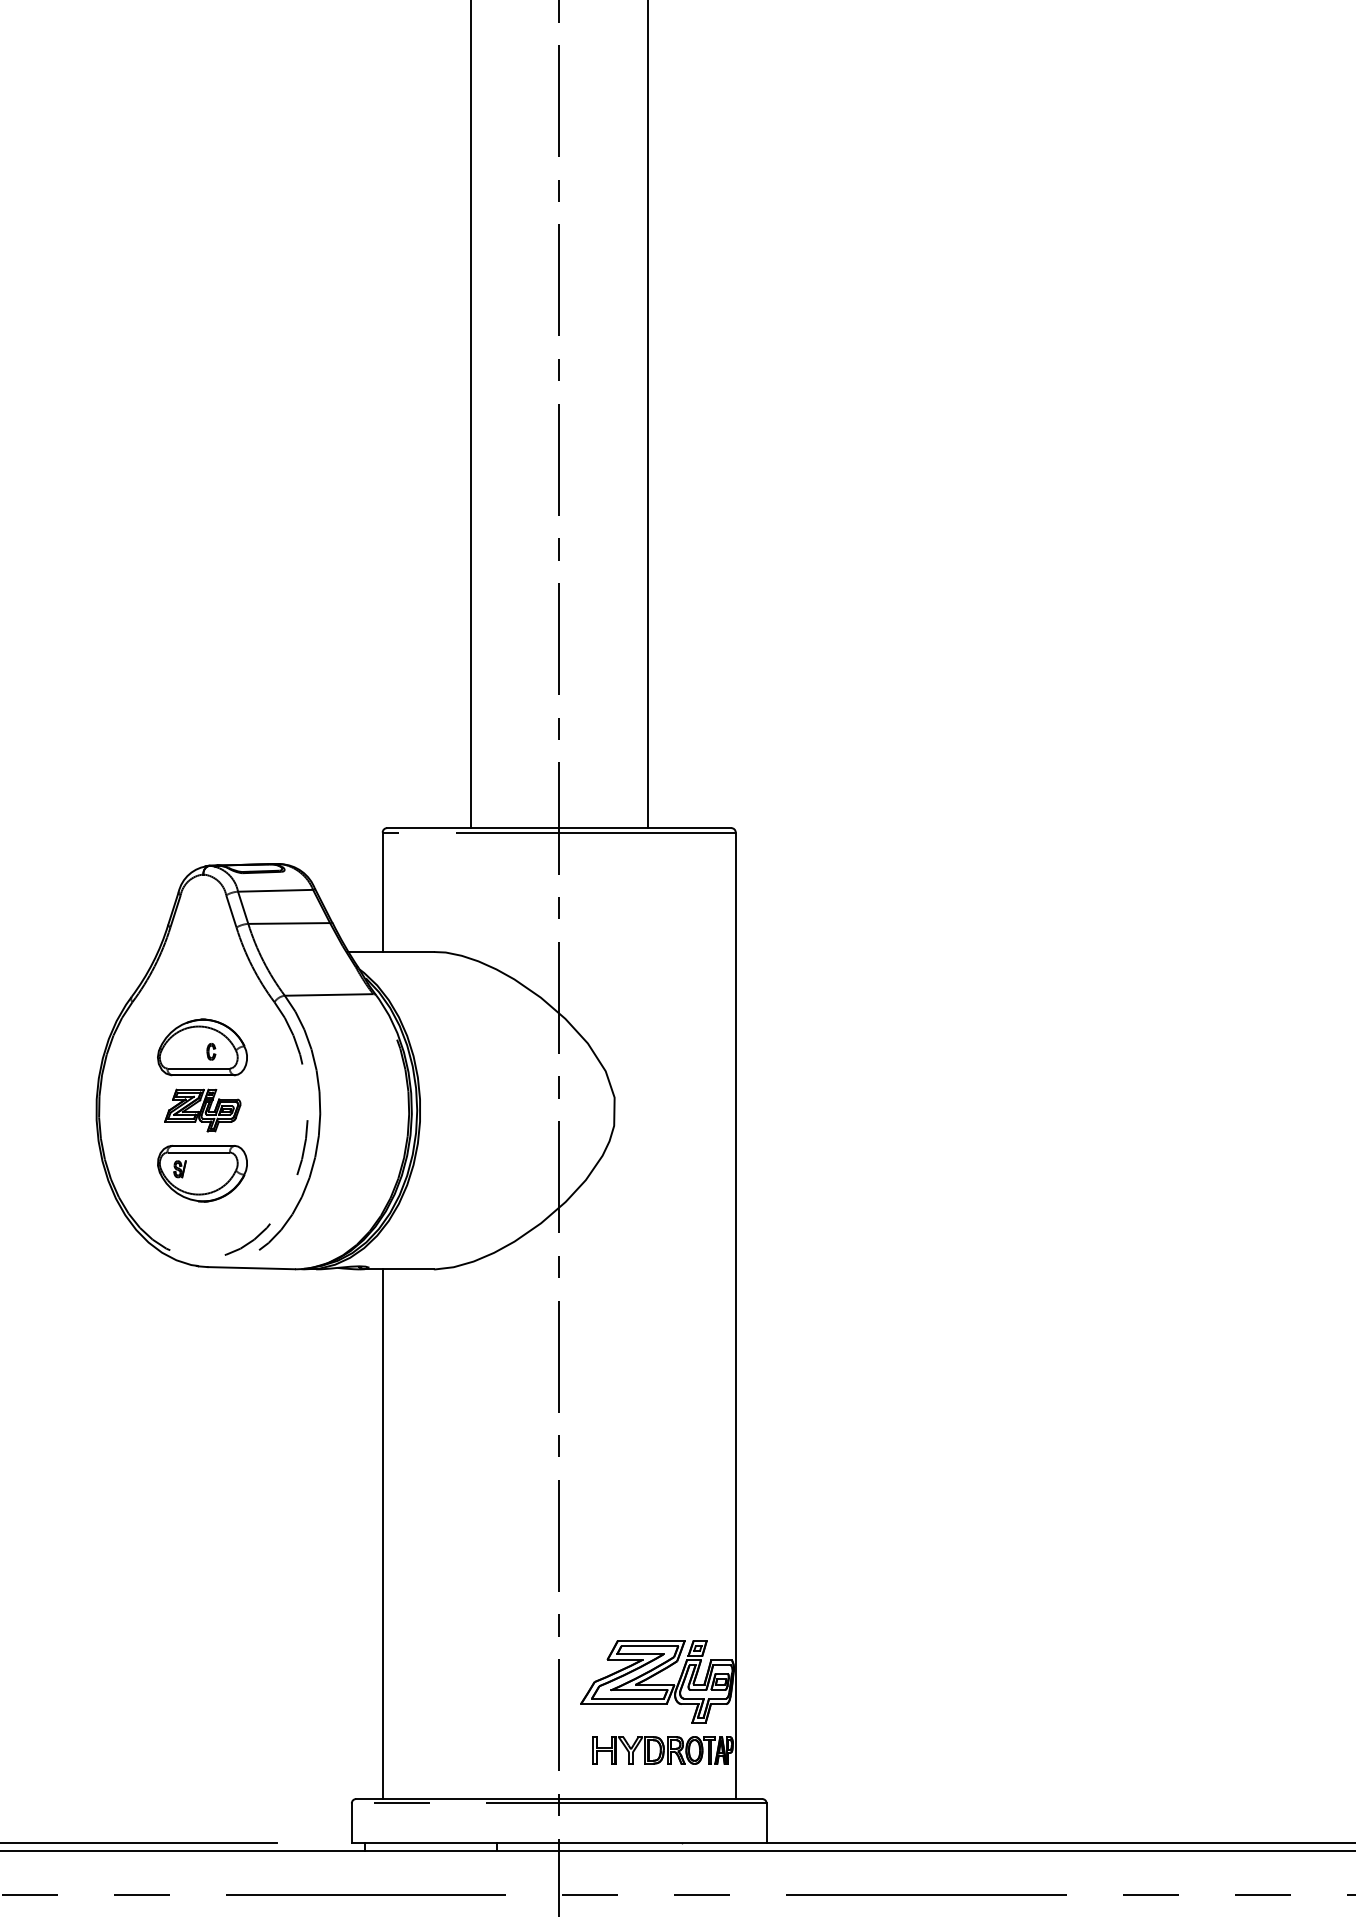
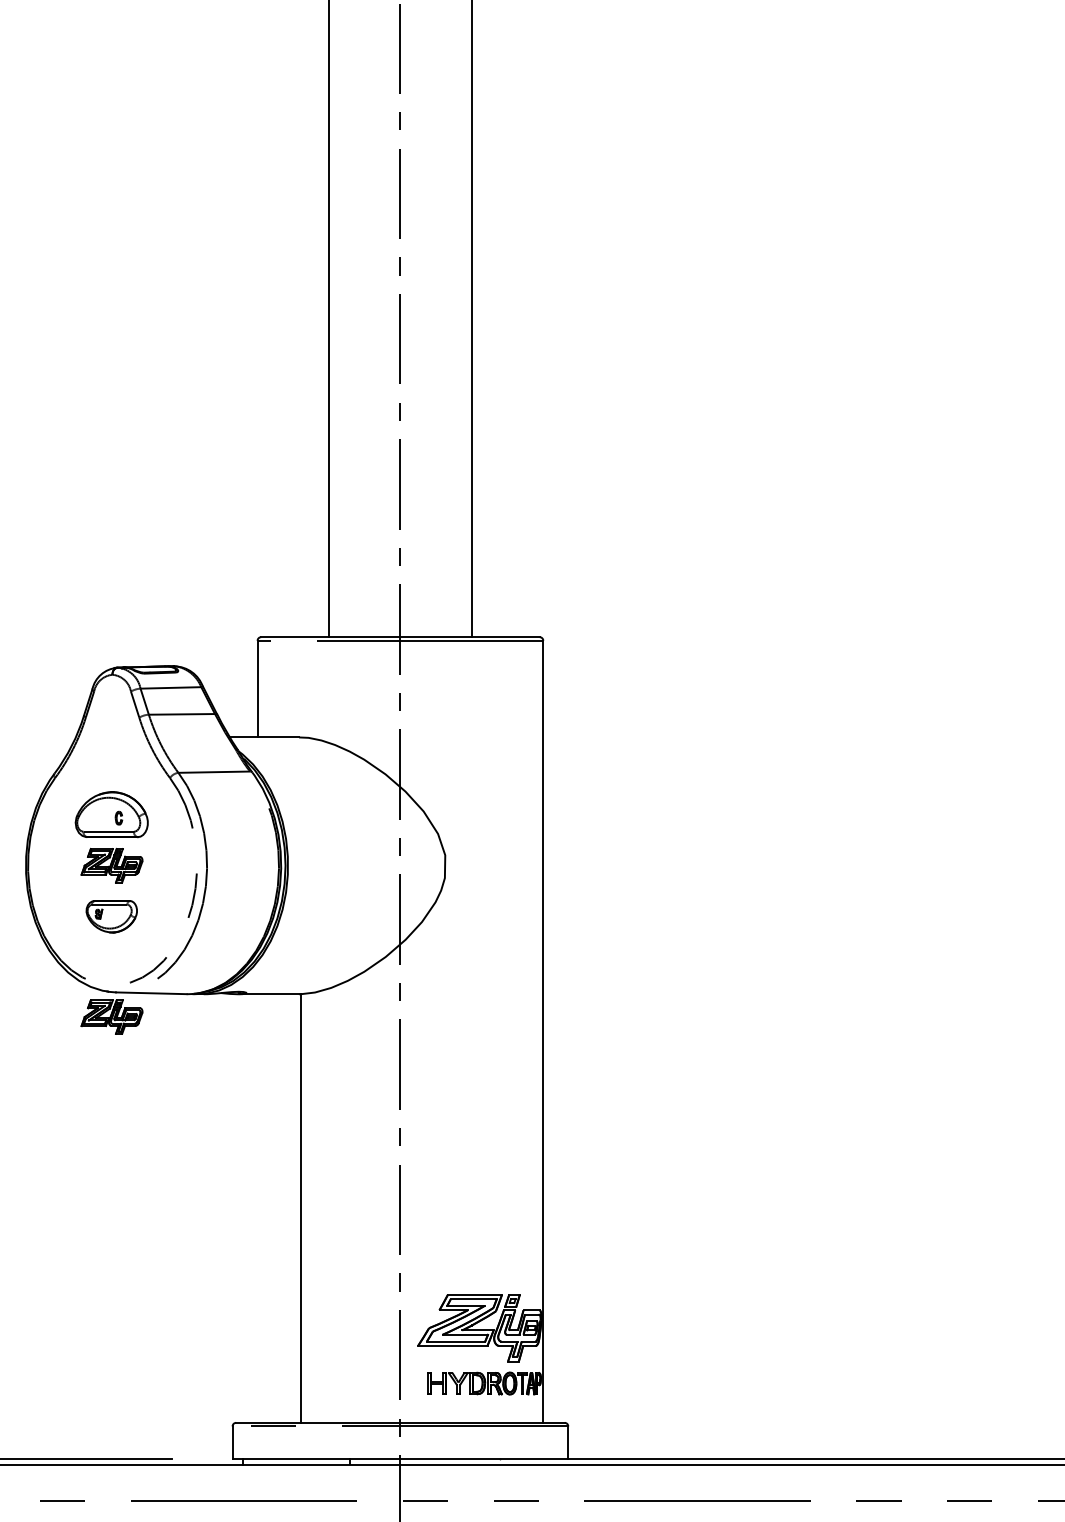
part: (202, 1173) -> (111, 916), size x0.7
part: (202, 1297) -> (111, 1017), added
line: (382, 1534) -> (301, 1208), moved

